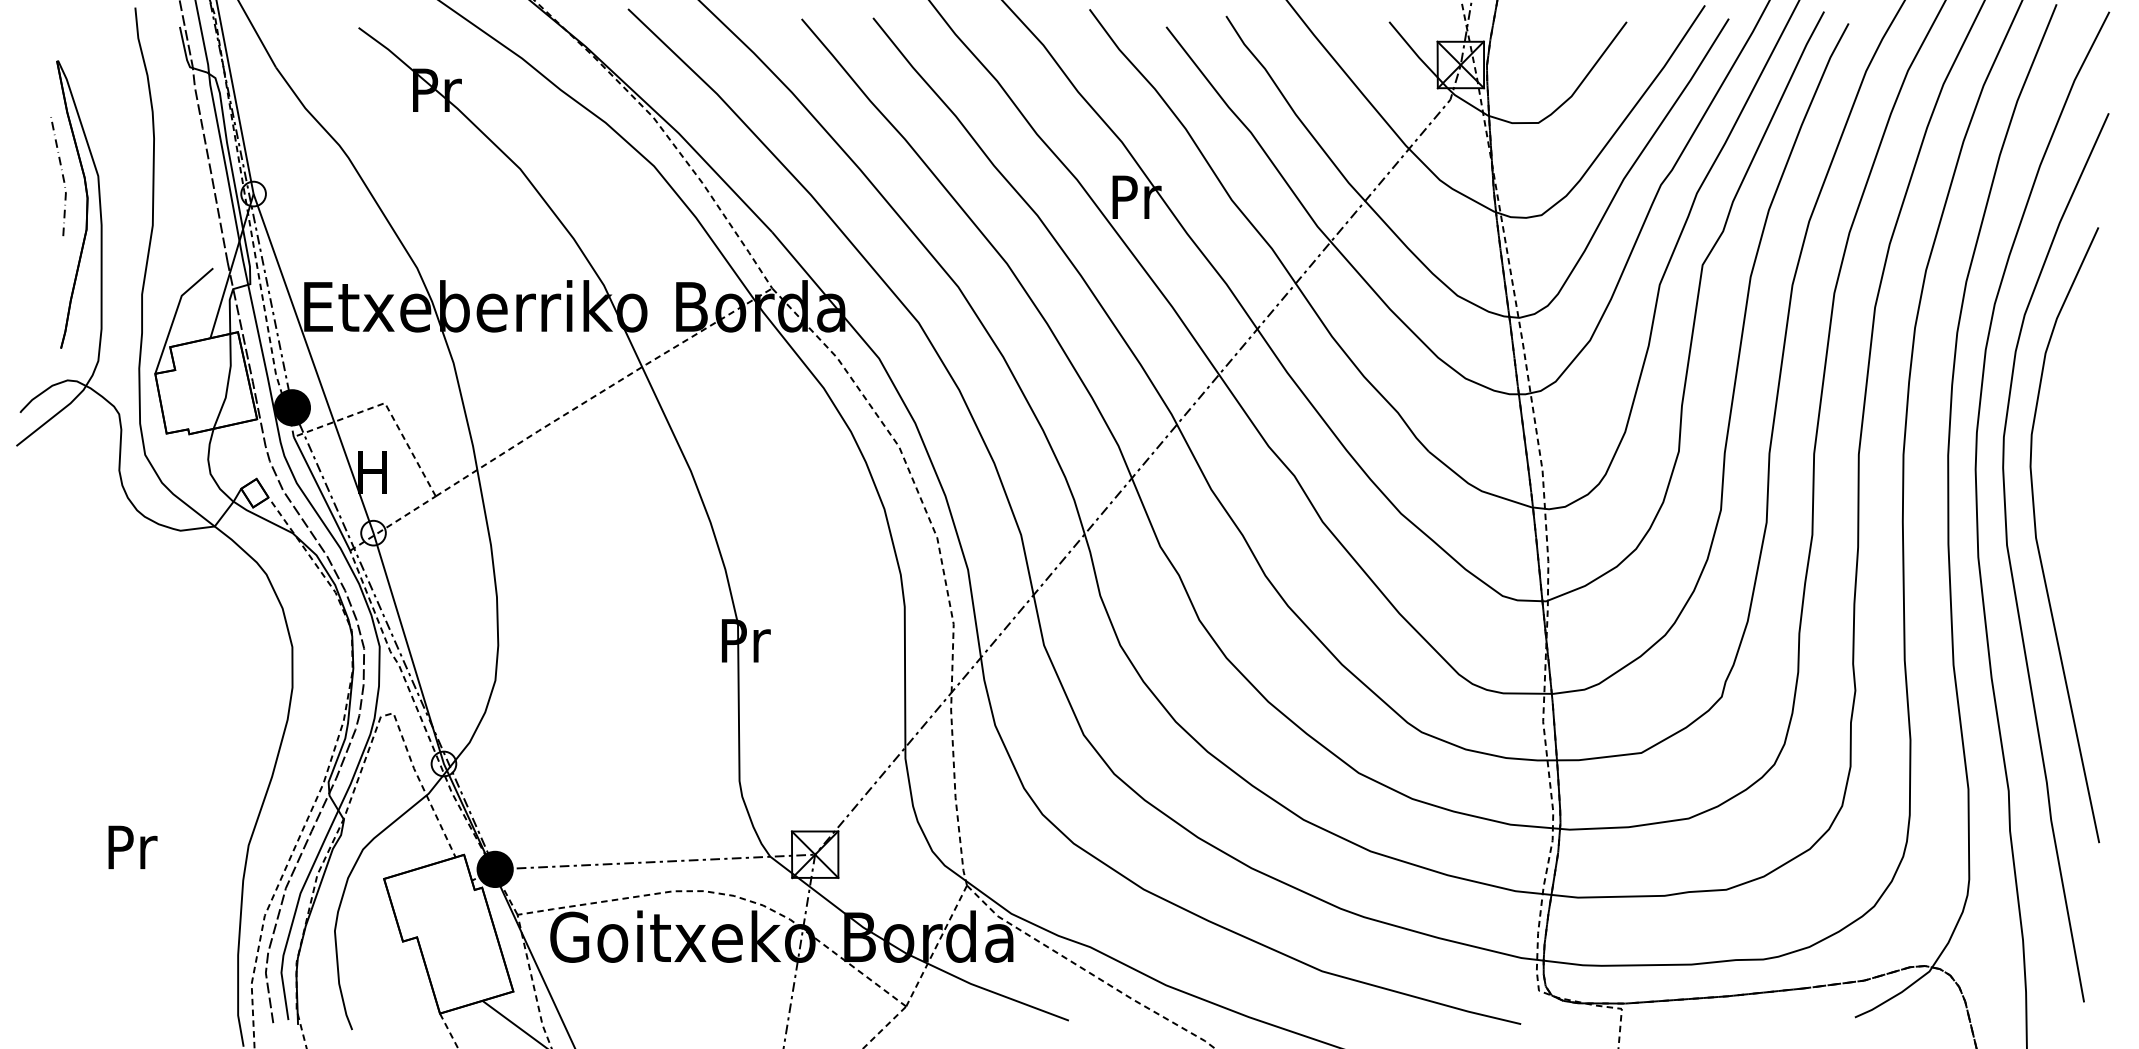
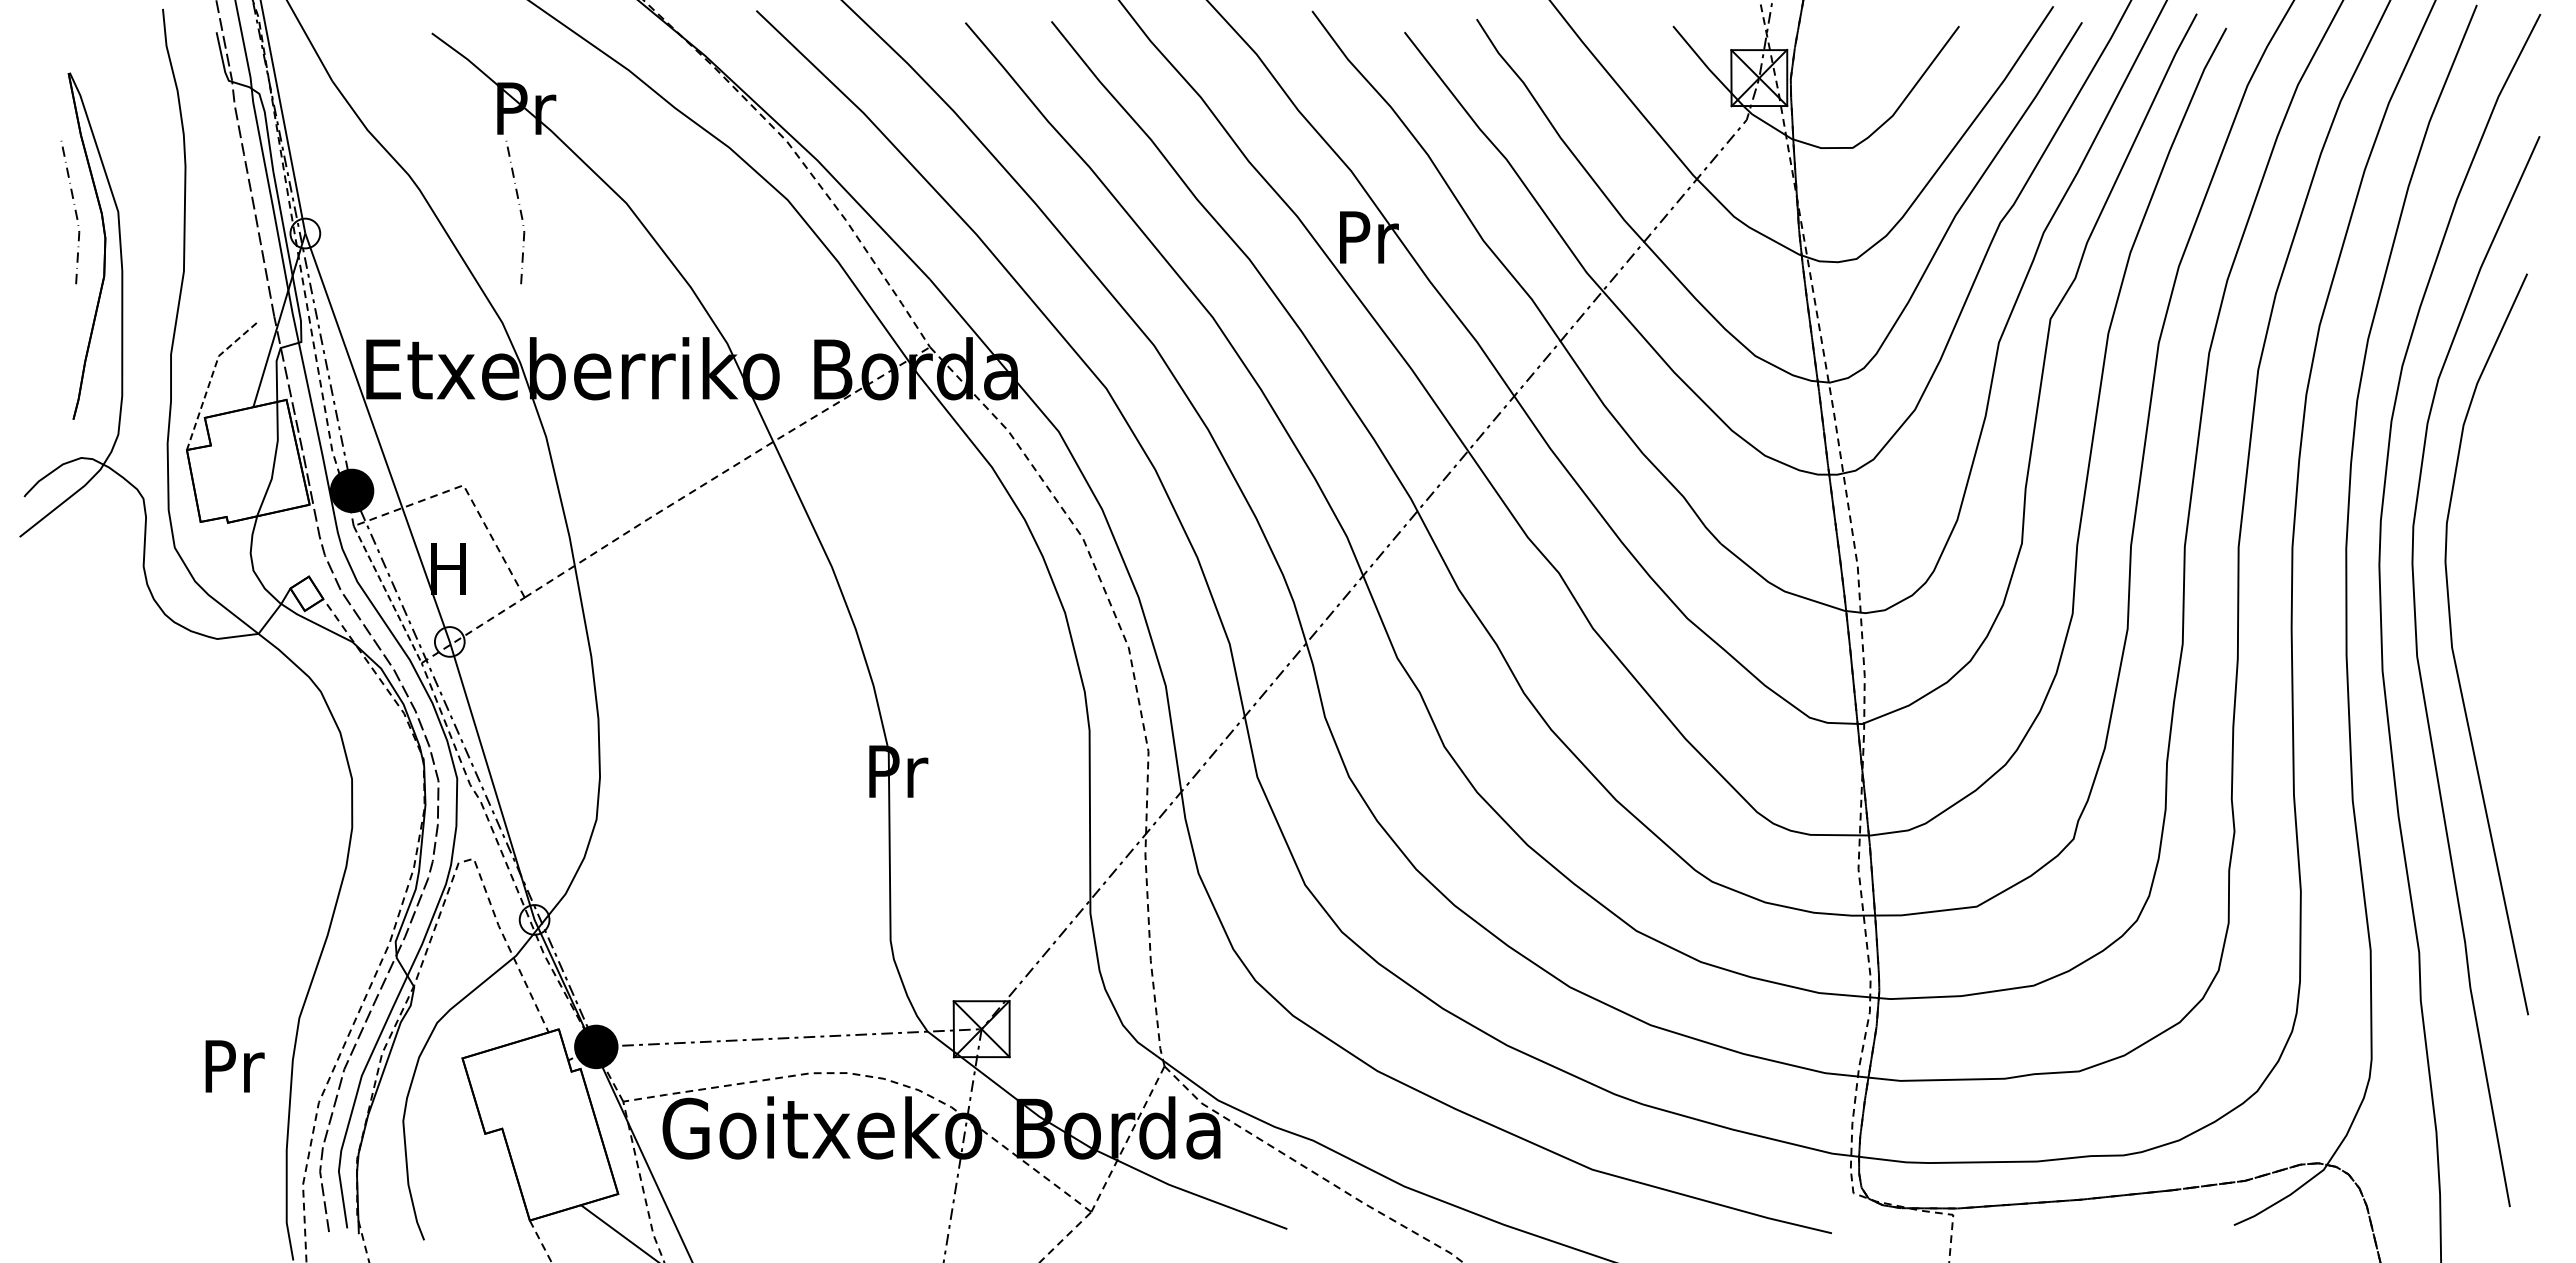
line: (431, 175) -> (519, 211), added
line: (175, 314) -> (211, 378), solid -> dashed
line: (321, 494) -> (387, 595), solid -> dashed
text: (132, 847) -> (234, 1066), moved

